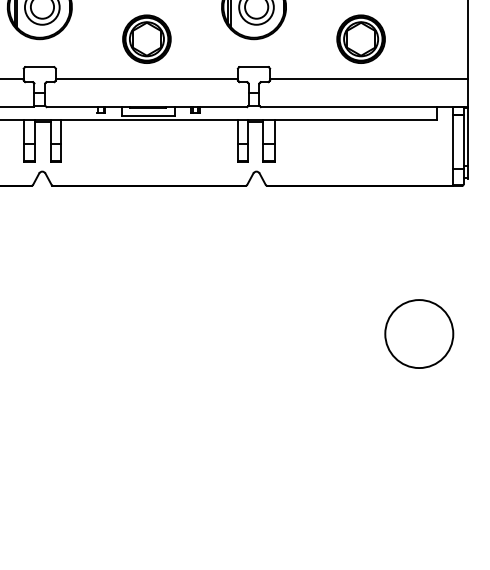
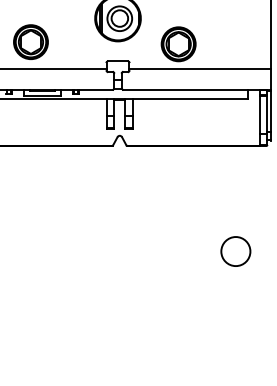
part: (146, 38) -> (30, 41), moved
part: (360, 38) -> (178, 43), moved
circle: (419, 333) -> (235, 251), size x0.6

